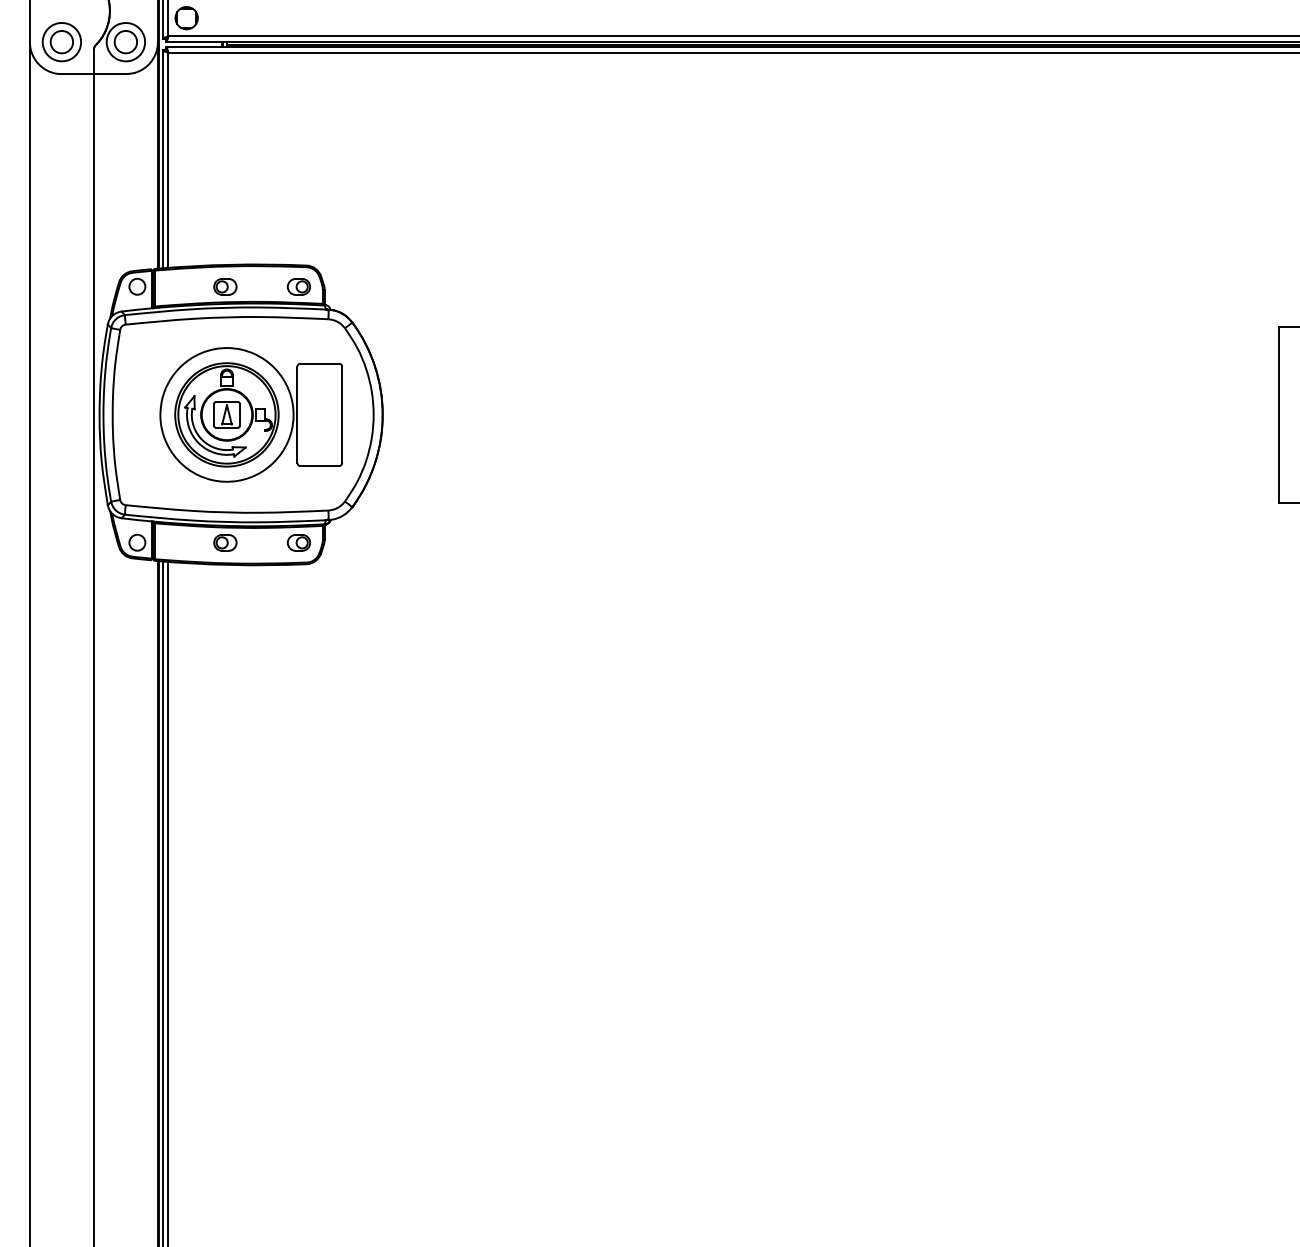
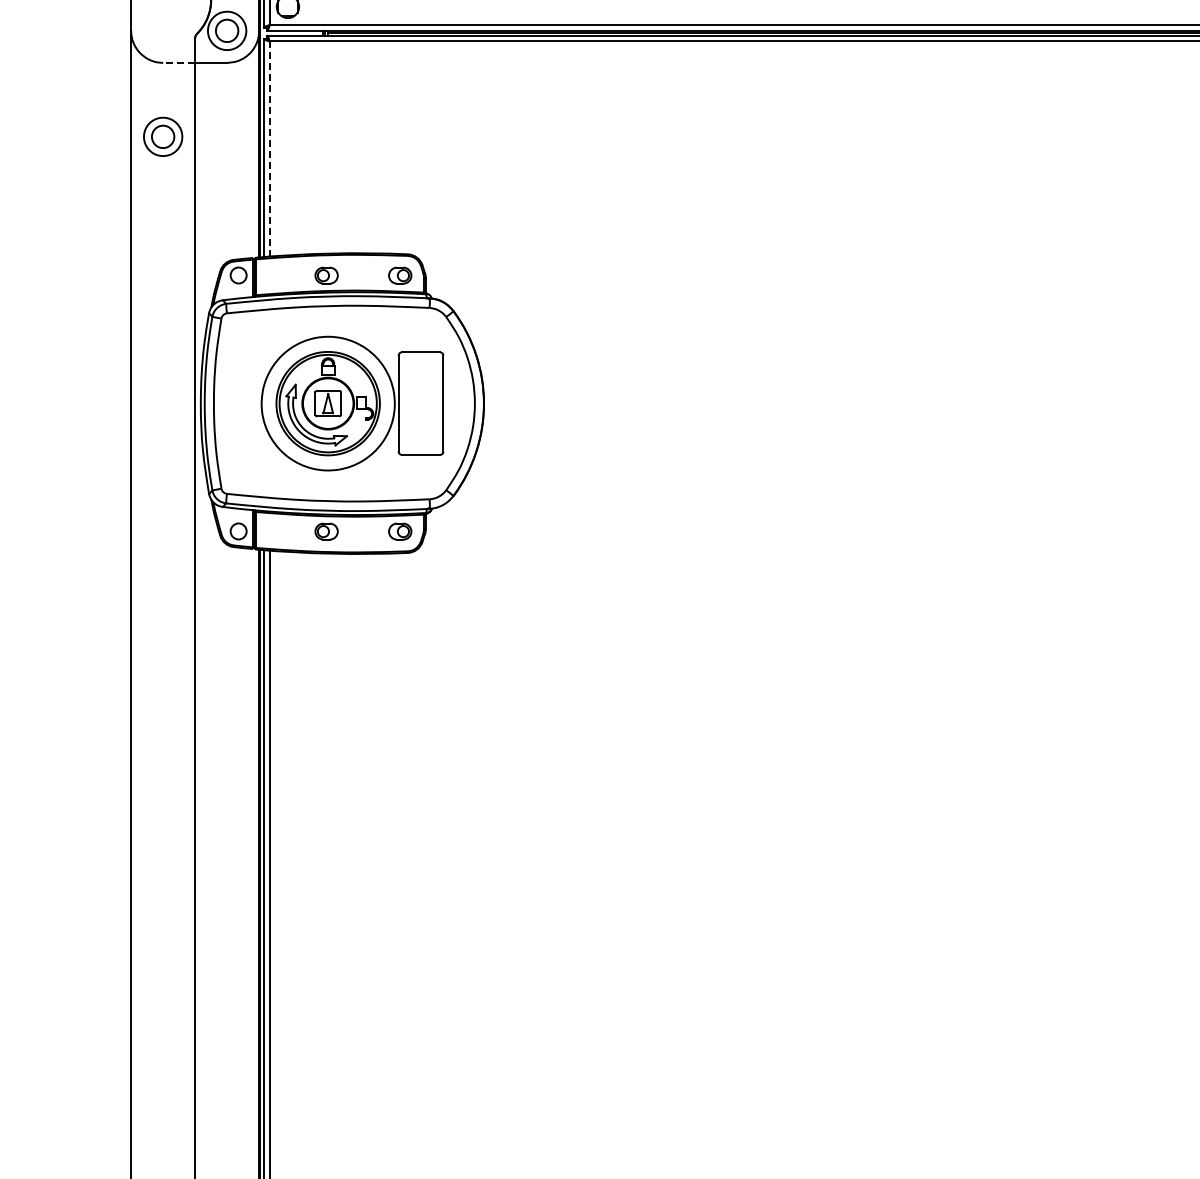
part: (61, 42) -> (162, 137), moved
line: (77, 74) -> (178, 63), solid -> dashed
line: (168, 160) -> (269, 149), solid -> dashed

